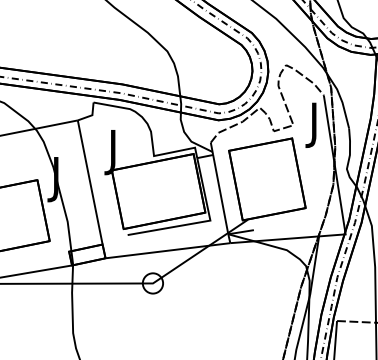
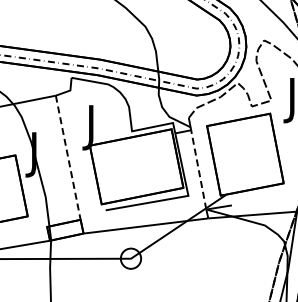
line: (90, 182) -> (68, 157), solid -> dashed
line: (220, 194) -> (198, 169), solid -> dashed

